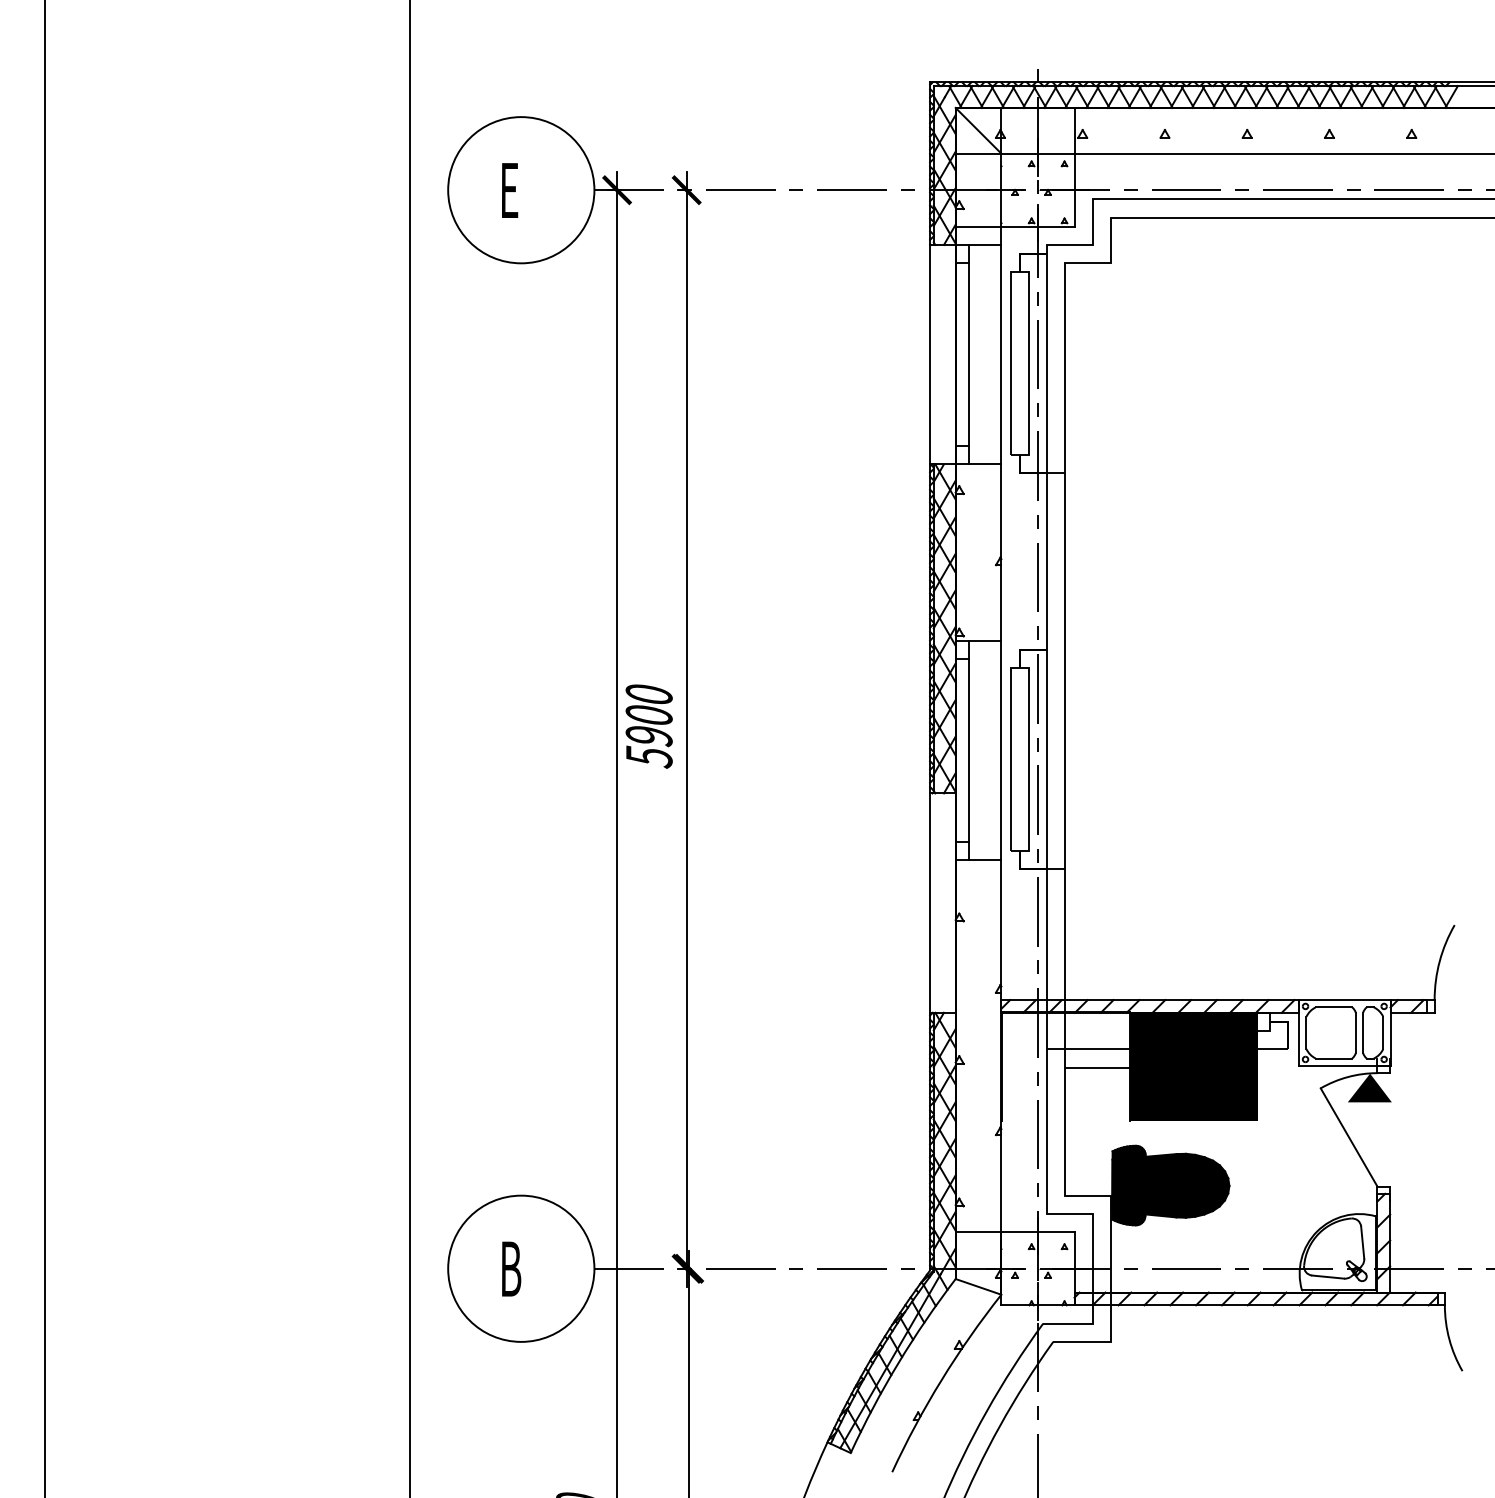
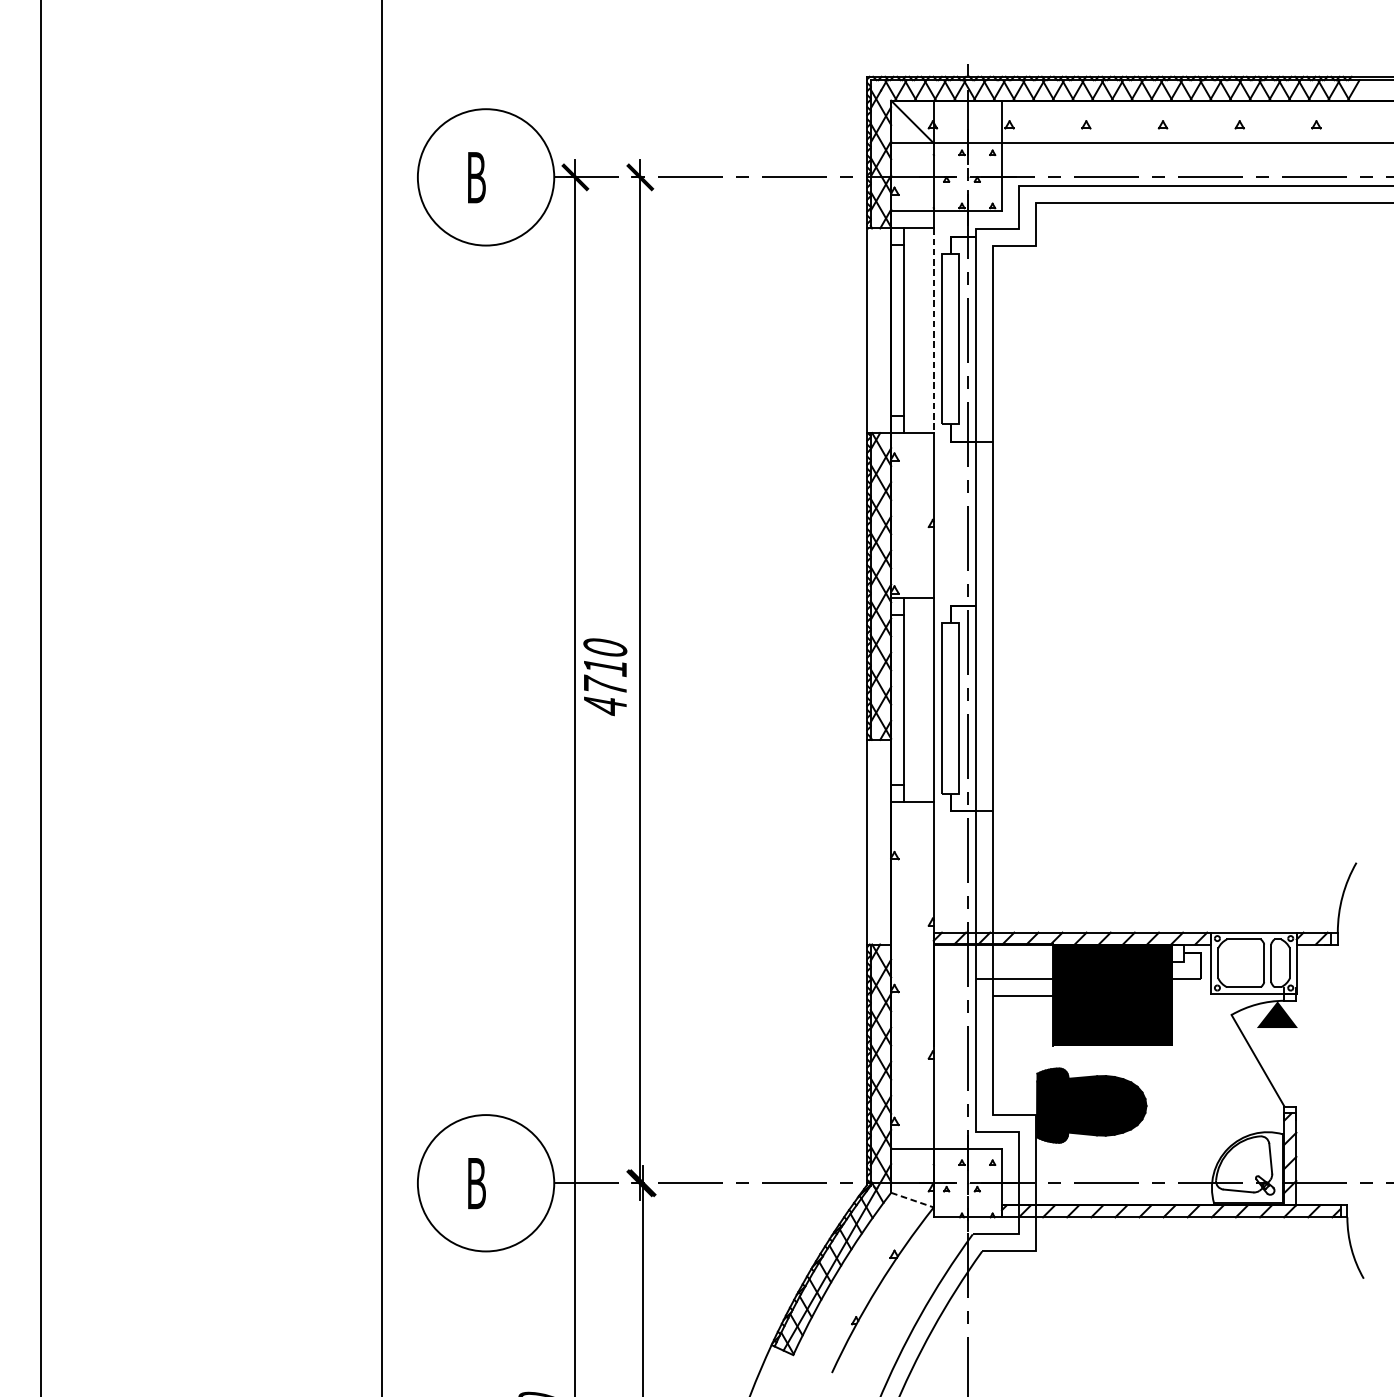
text: (513, 190) -> (478, 177), Е -> В
line: (1001, 354) -> (933, 330), solid -> dashed
text: (648, 736) -> (604, 686), 5900 -> 4710
line: (979, 1287) -> (913, 1200), solid -> dashed

